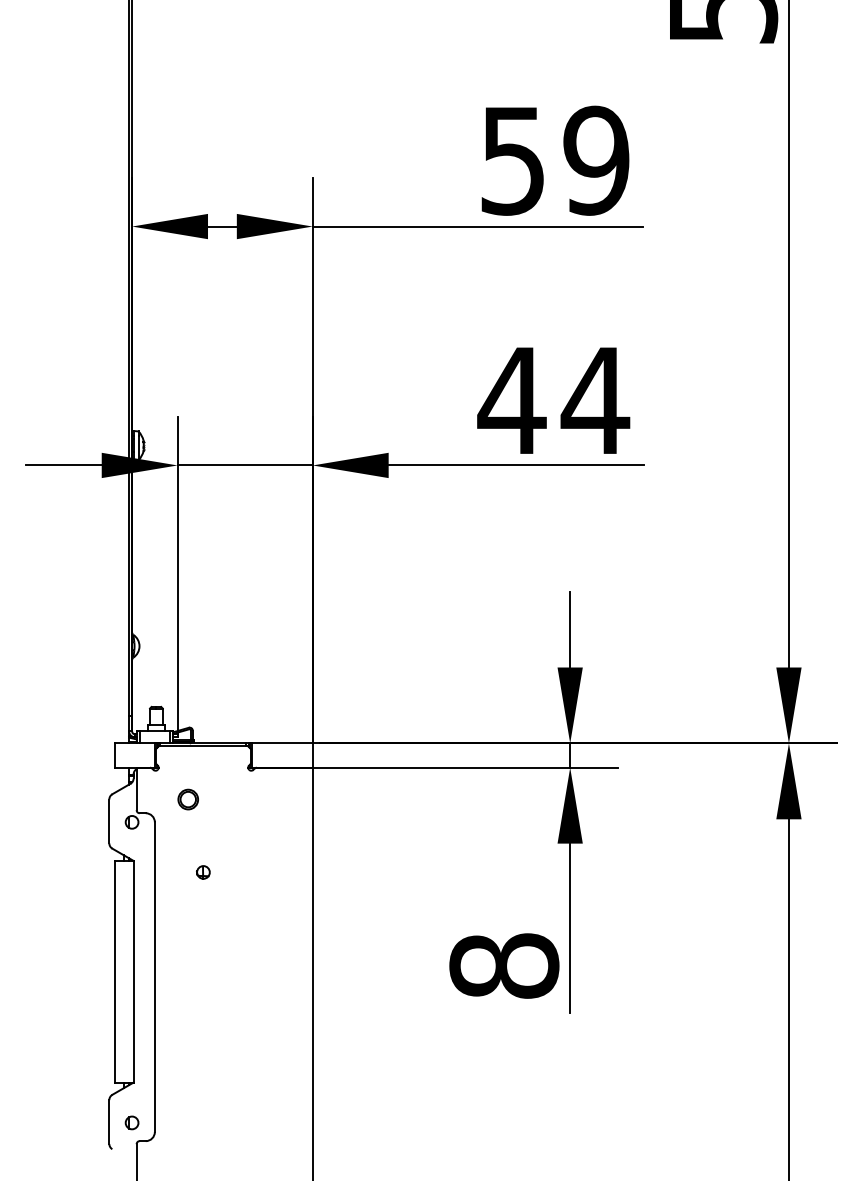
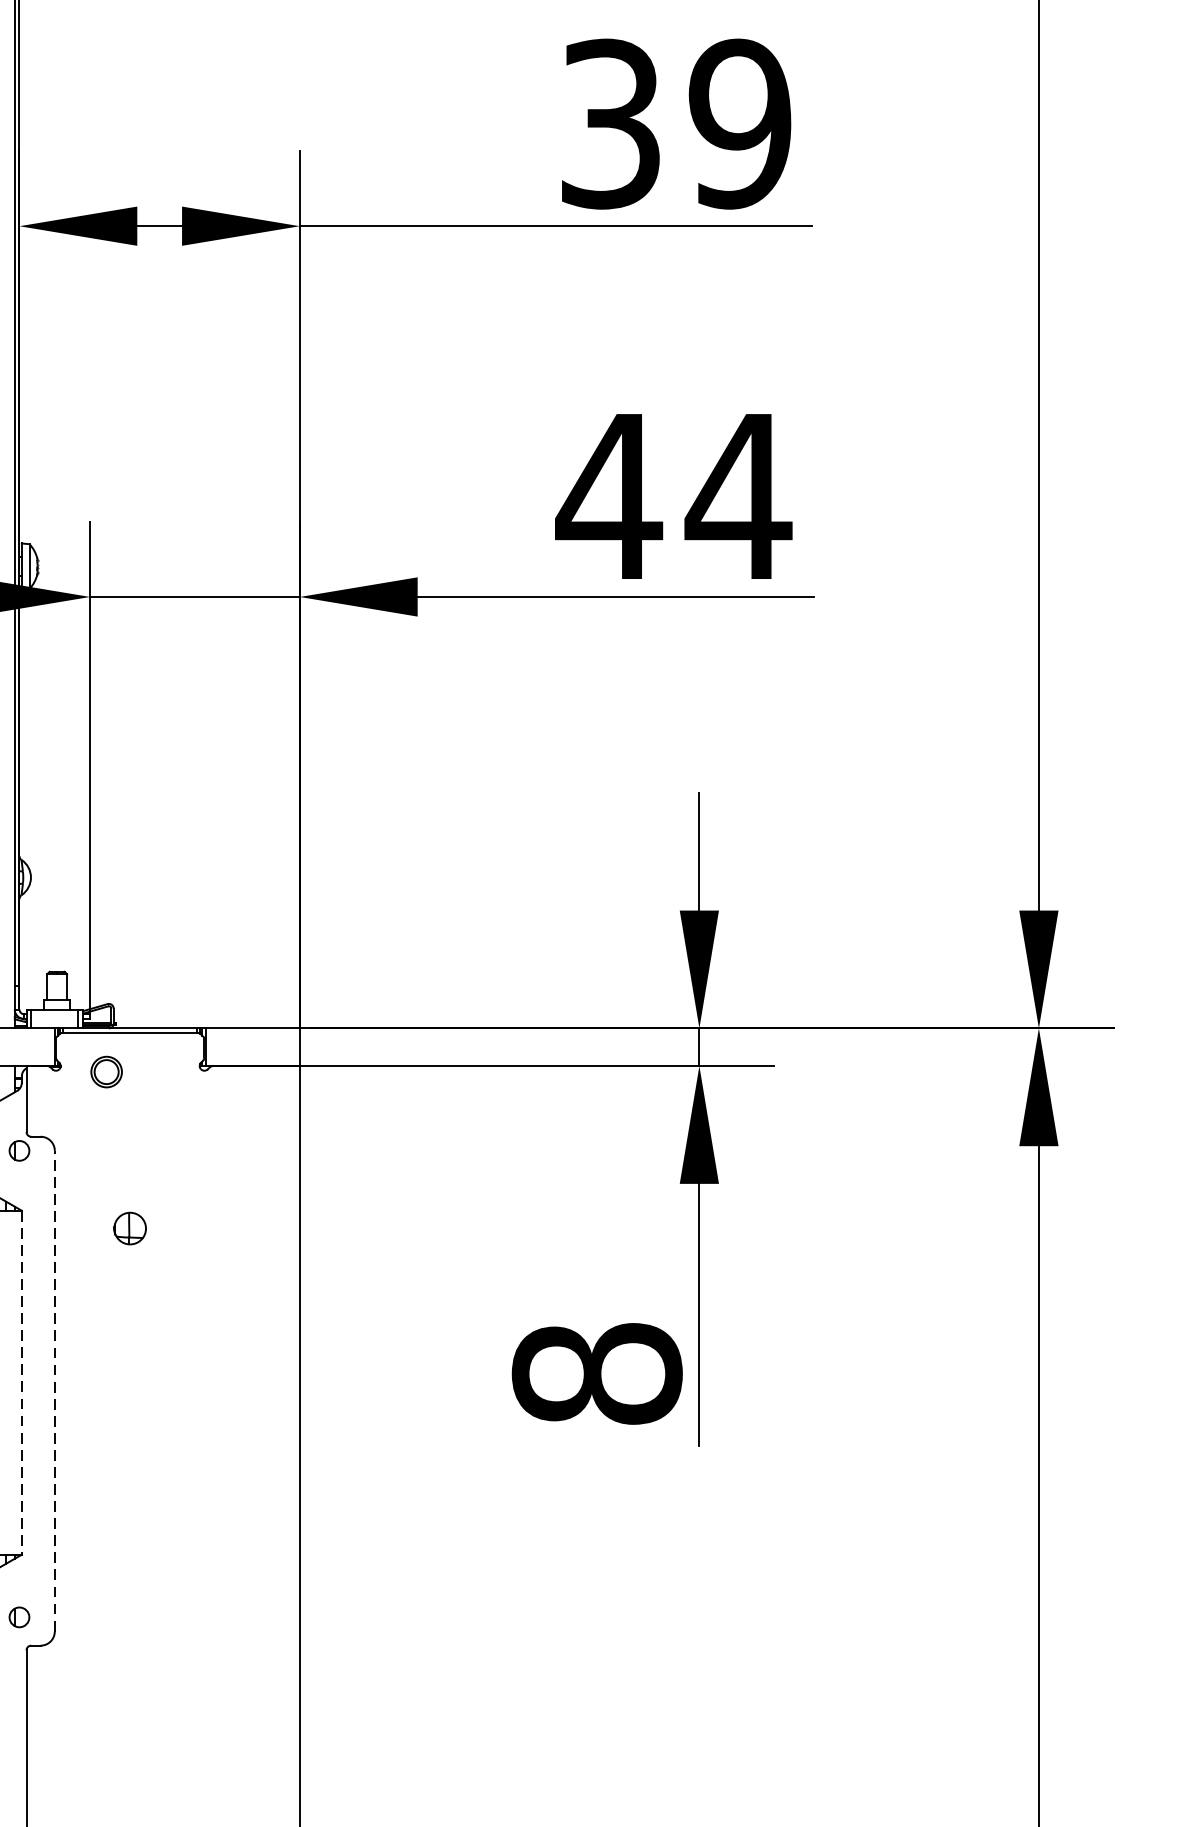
text: (512, 160) -> (609, 123), 59 -> 39
part: (187, 799) -> (105, 1071), moved
part: (203, 872) -> (130, 1228), size x1.6
line: (133, 971) -> (21, 1382), solid -> dashed
line: (154, 977) -> (54, 1391), solid -> dashed

